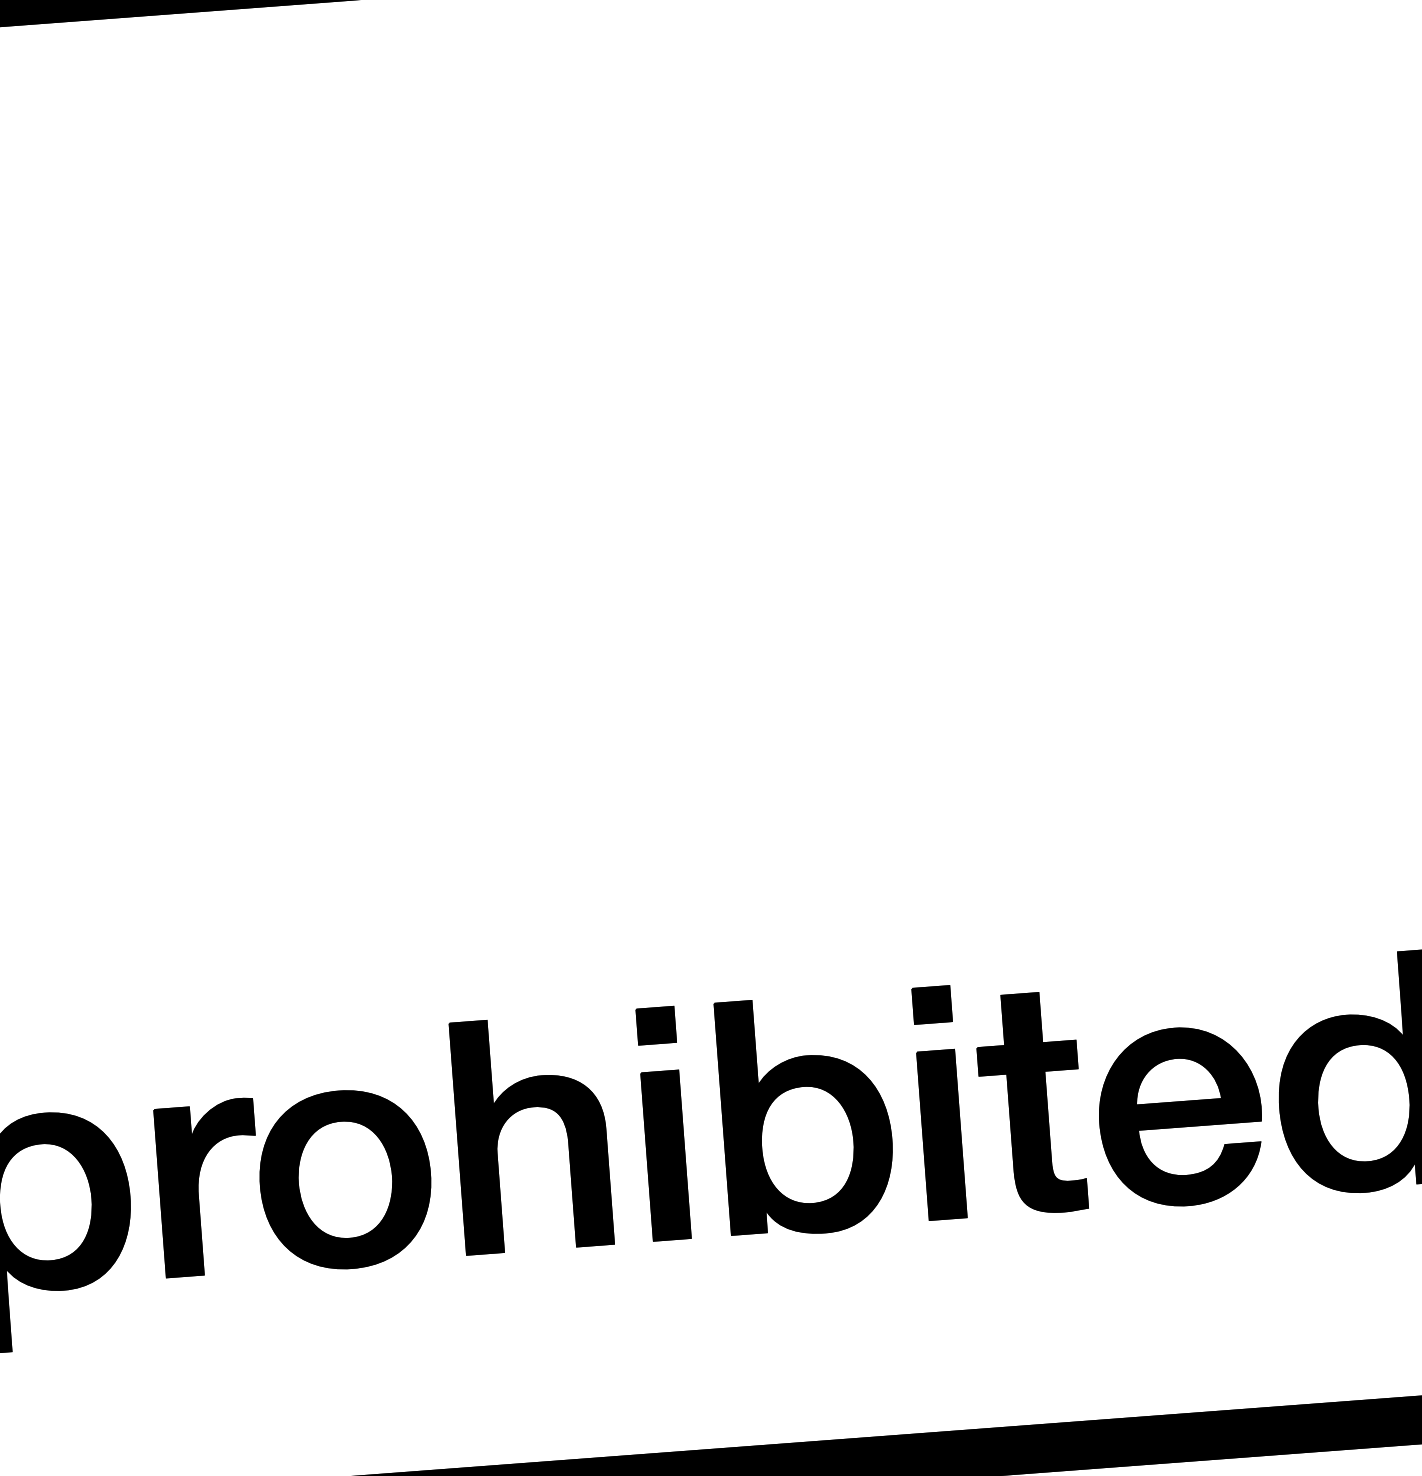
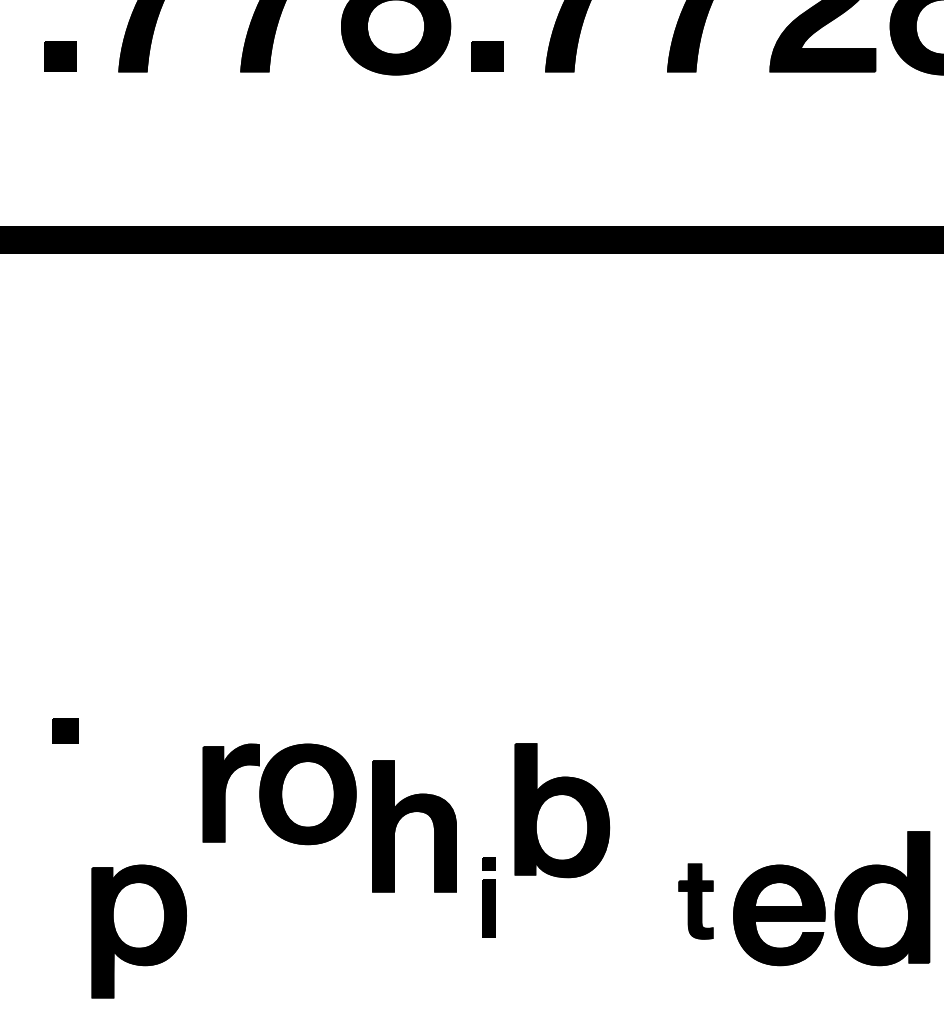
part: (939, 1103) -> (644, 897), removed
part: (1030, 1103) -> (695, 901), size x0.6
part: (517, 1113) -> (407, 814), moved
part: (806, 1115) -> (562, 810), moved
part: (662, 1124) -> (488, 897), size x0.6
part: (294, 1183) -> (279, 794), moved

